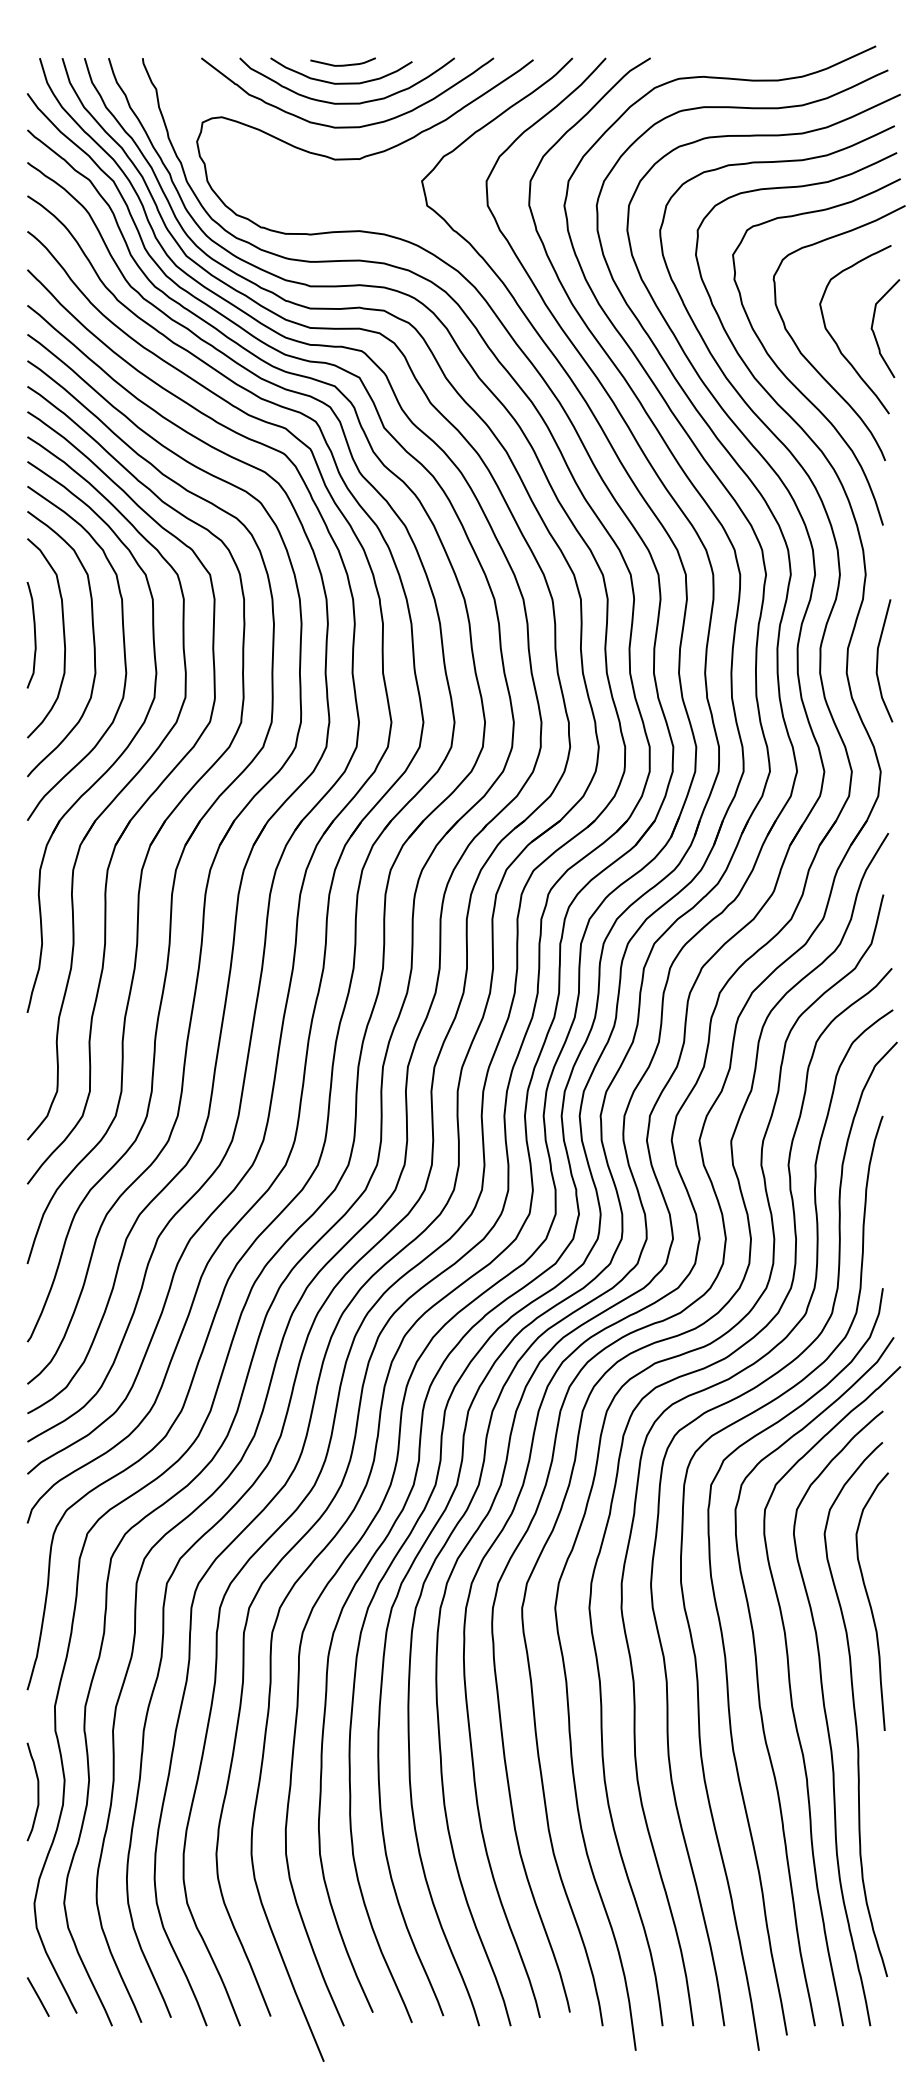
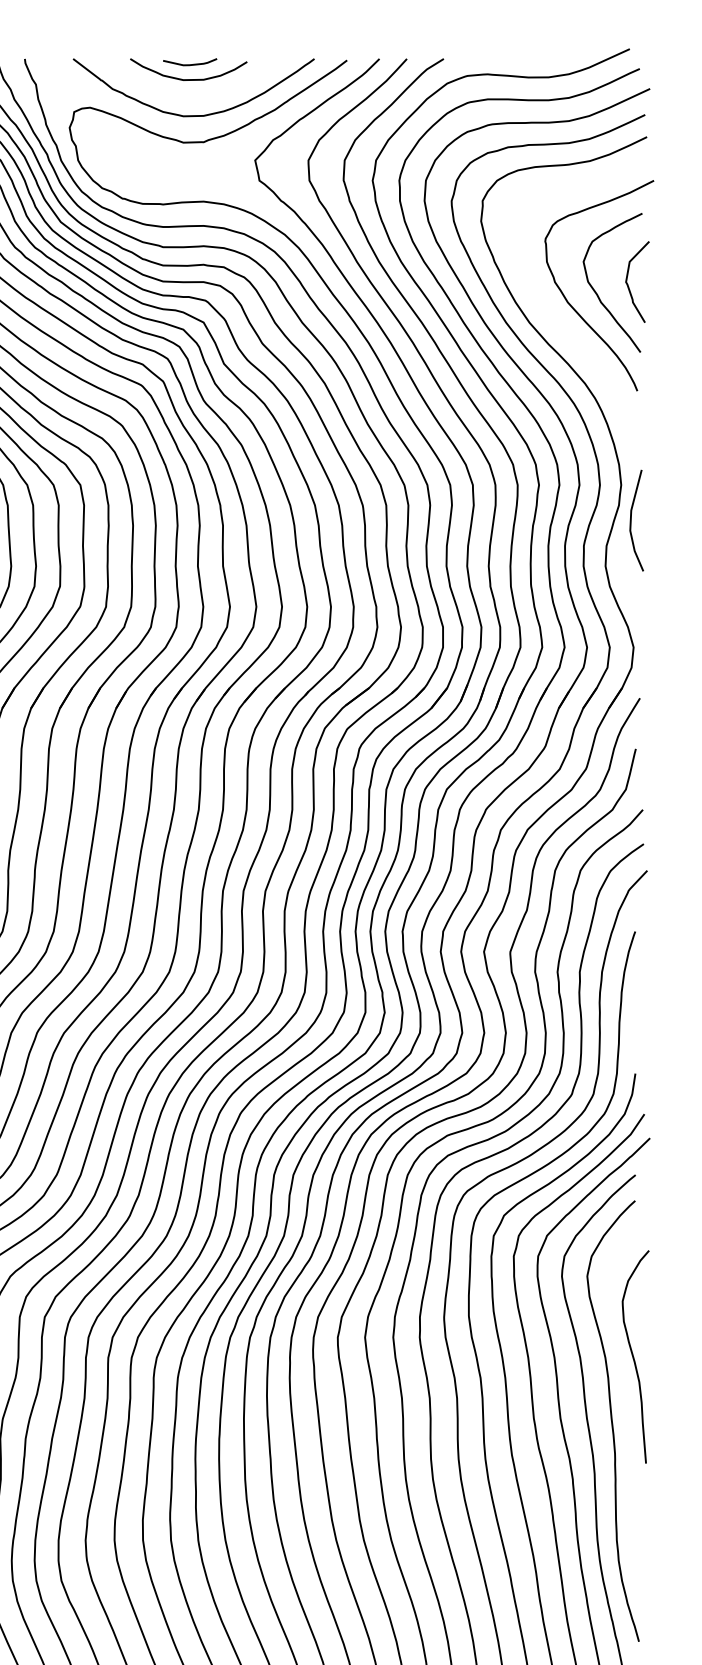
curve: (346, 102) -> (192, 95), removed
curve: (785, 374) -> (555, 319), removed
line: (878, 660) -> (631, 520), moved
curve: (870, 1601) -> (634, 1356), moved

